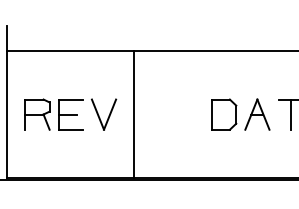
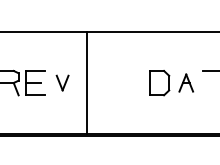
part: (104, 114) -> (62, 83), size x0.6
part: (257, 114) -> (186, 83), size x0.7
line: (290, 114) -> (212, 83), removed

